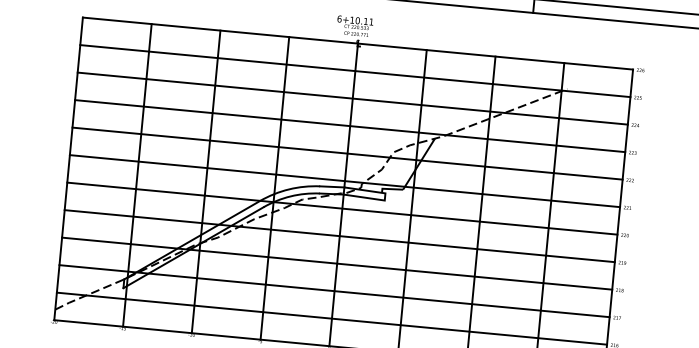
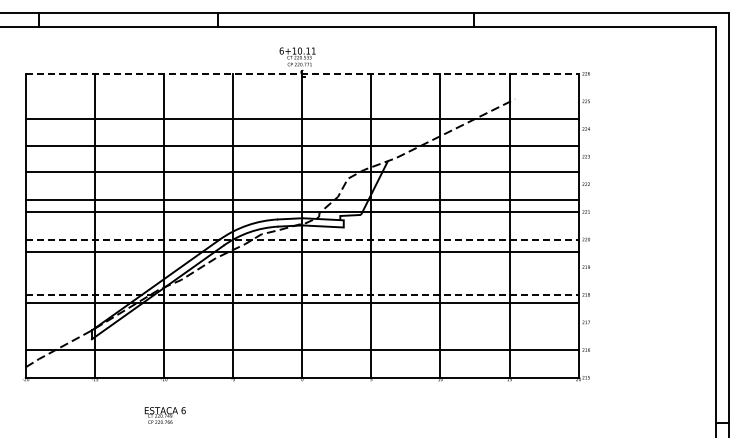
line: (358, 43) -> (302, 73), solid -> dashed
line: (355, 71) -> (302, 119), moved
line: (352, 99) -> (302, 146), moved
line: (350, 125) -> (302, 171), moved
line: (347, 153) -> (302, 200), moved
line: (342, 208) -> (302, 239), solid -> dashed
line: (339, 236) -> (302, 252), moved
line: (337, 263) -> (302, 294), solid -> dashed
line: (334, 291) -> (302, 303), moved

